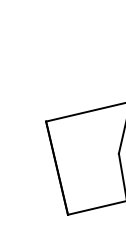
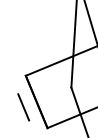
line: (33, 173) -> (23, 107), added

